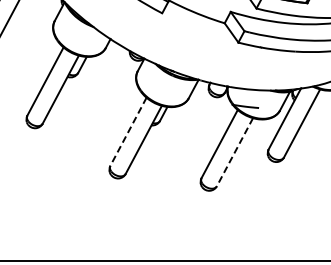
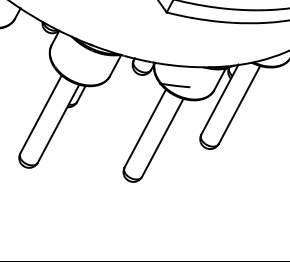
line: (128, 131) -> (41, 114), dashed -> solid
line: (235, 152) -> (163, 138), dashed -> solid

